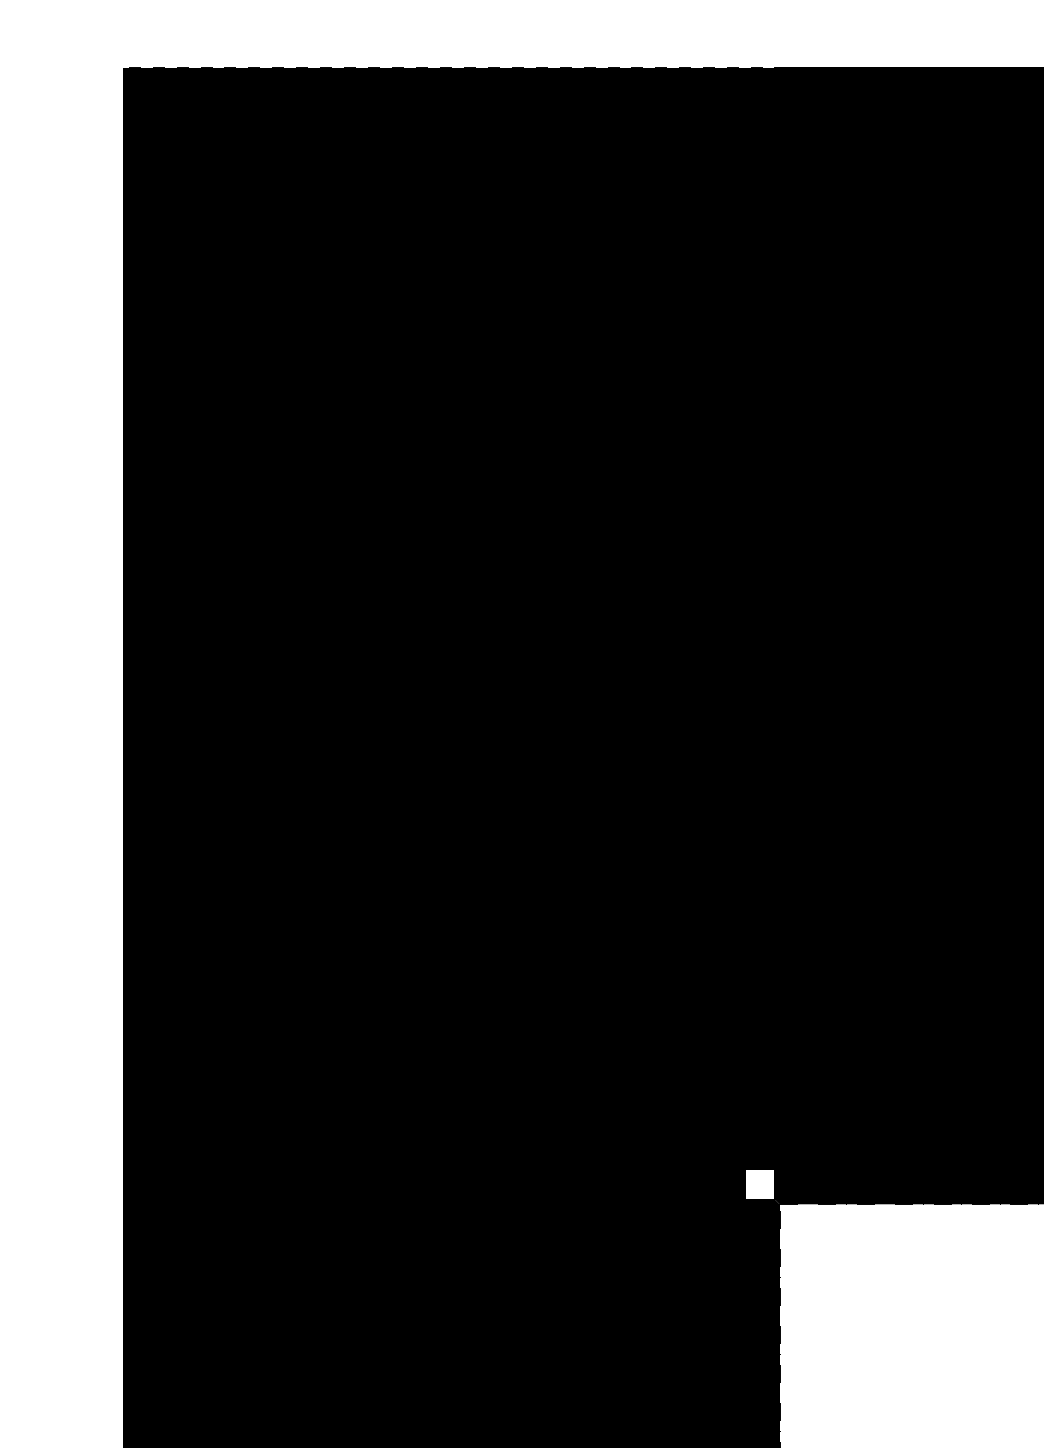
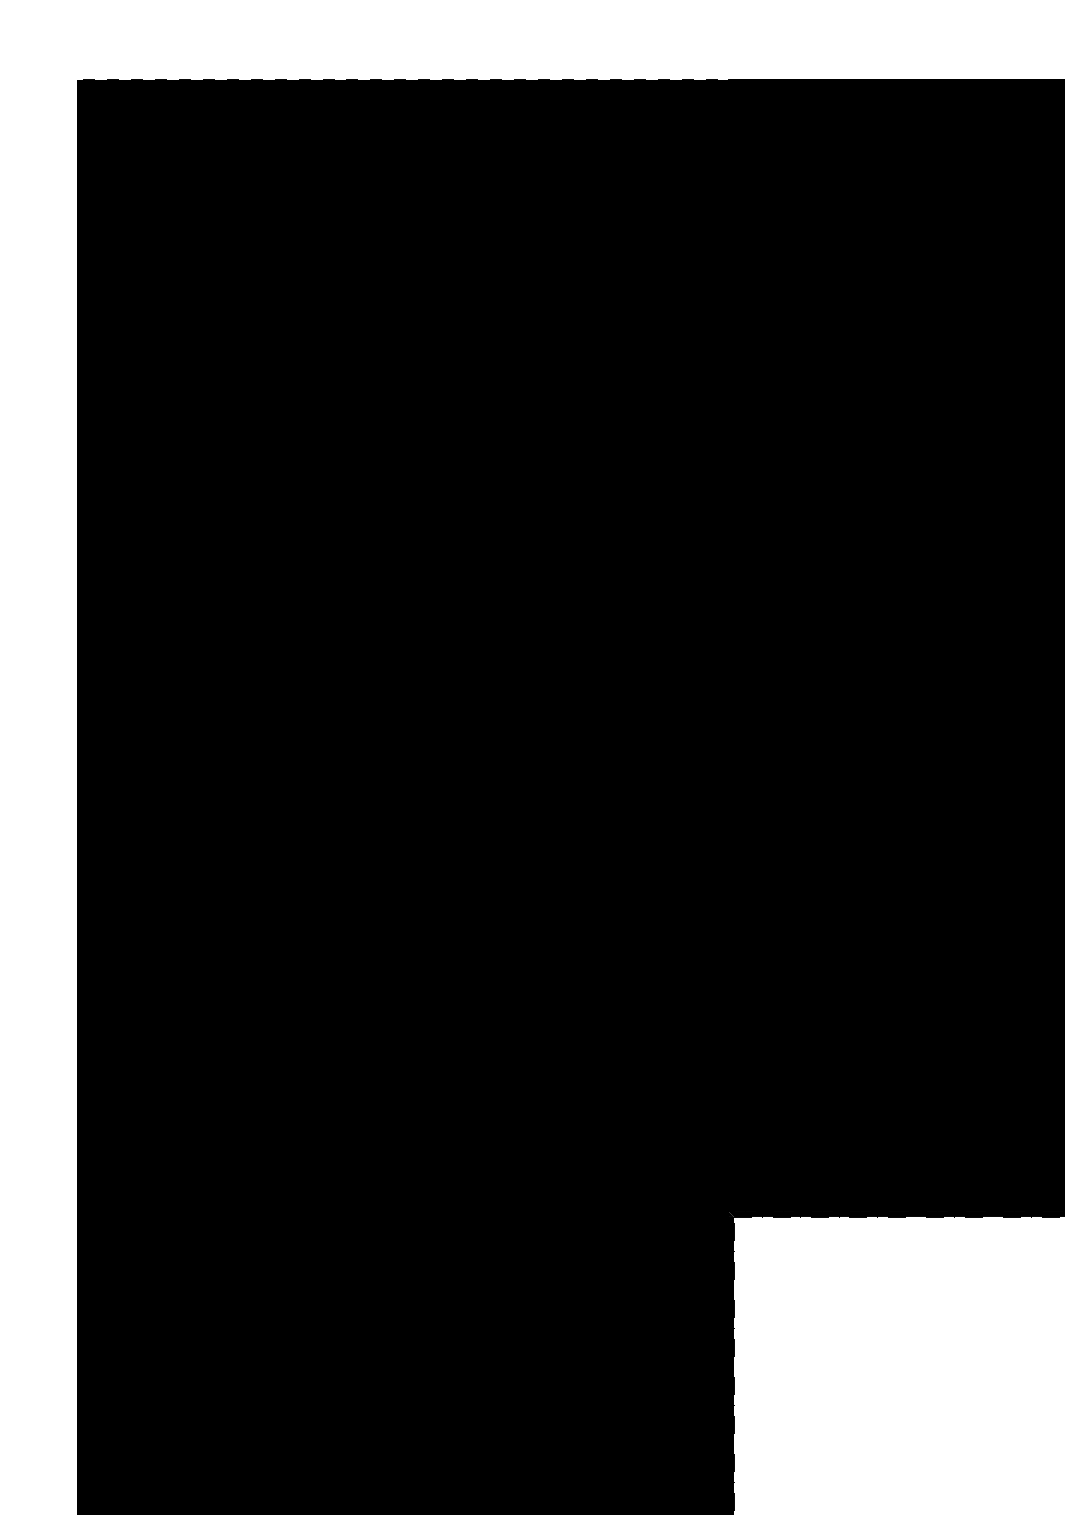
fill: (760, 1184) -> (714, 1197), added

